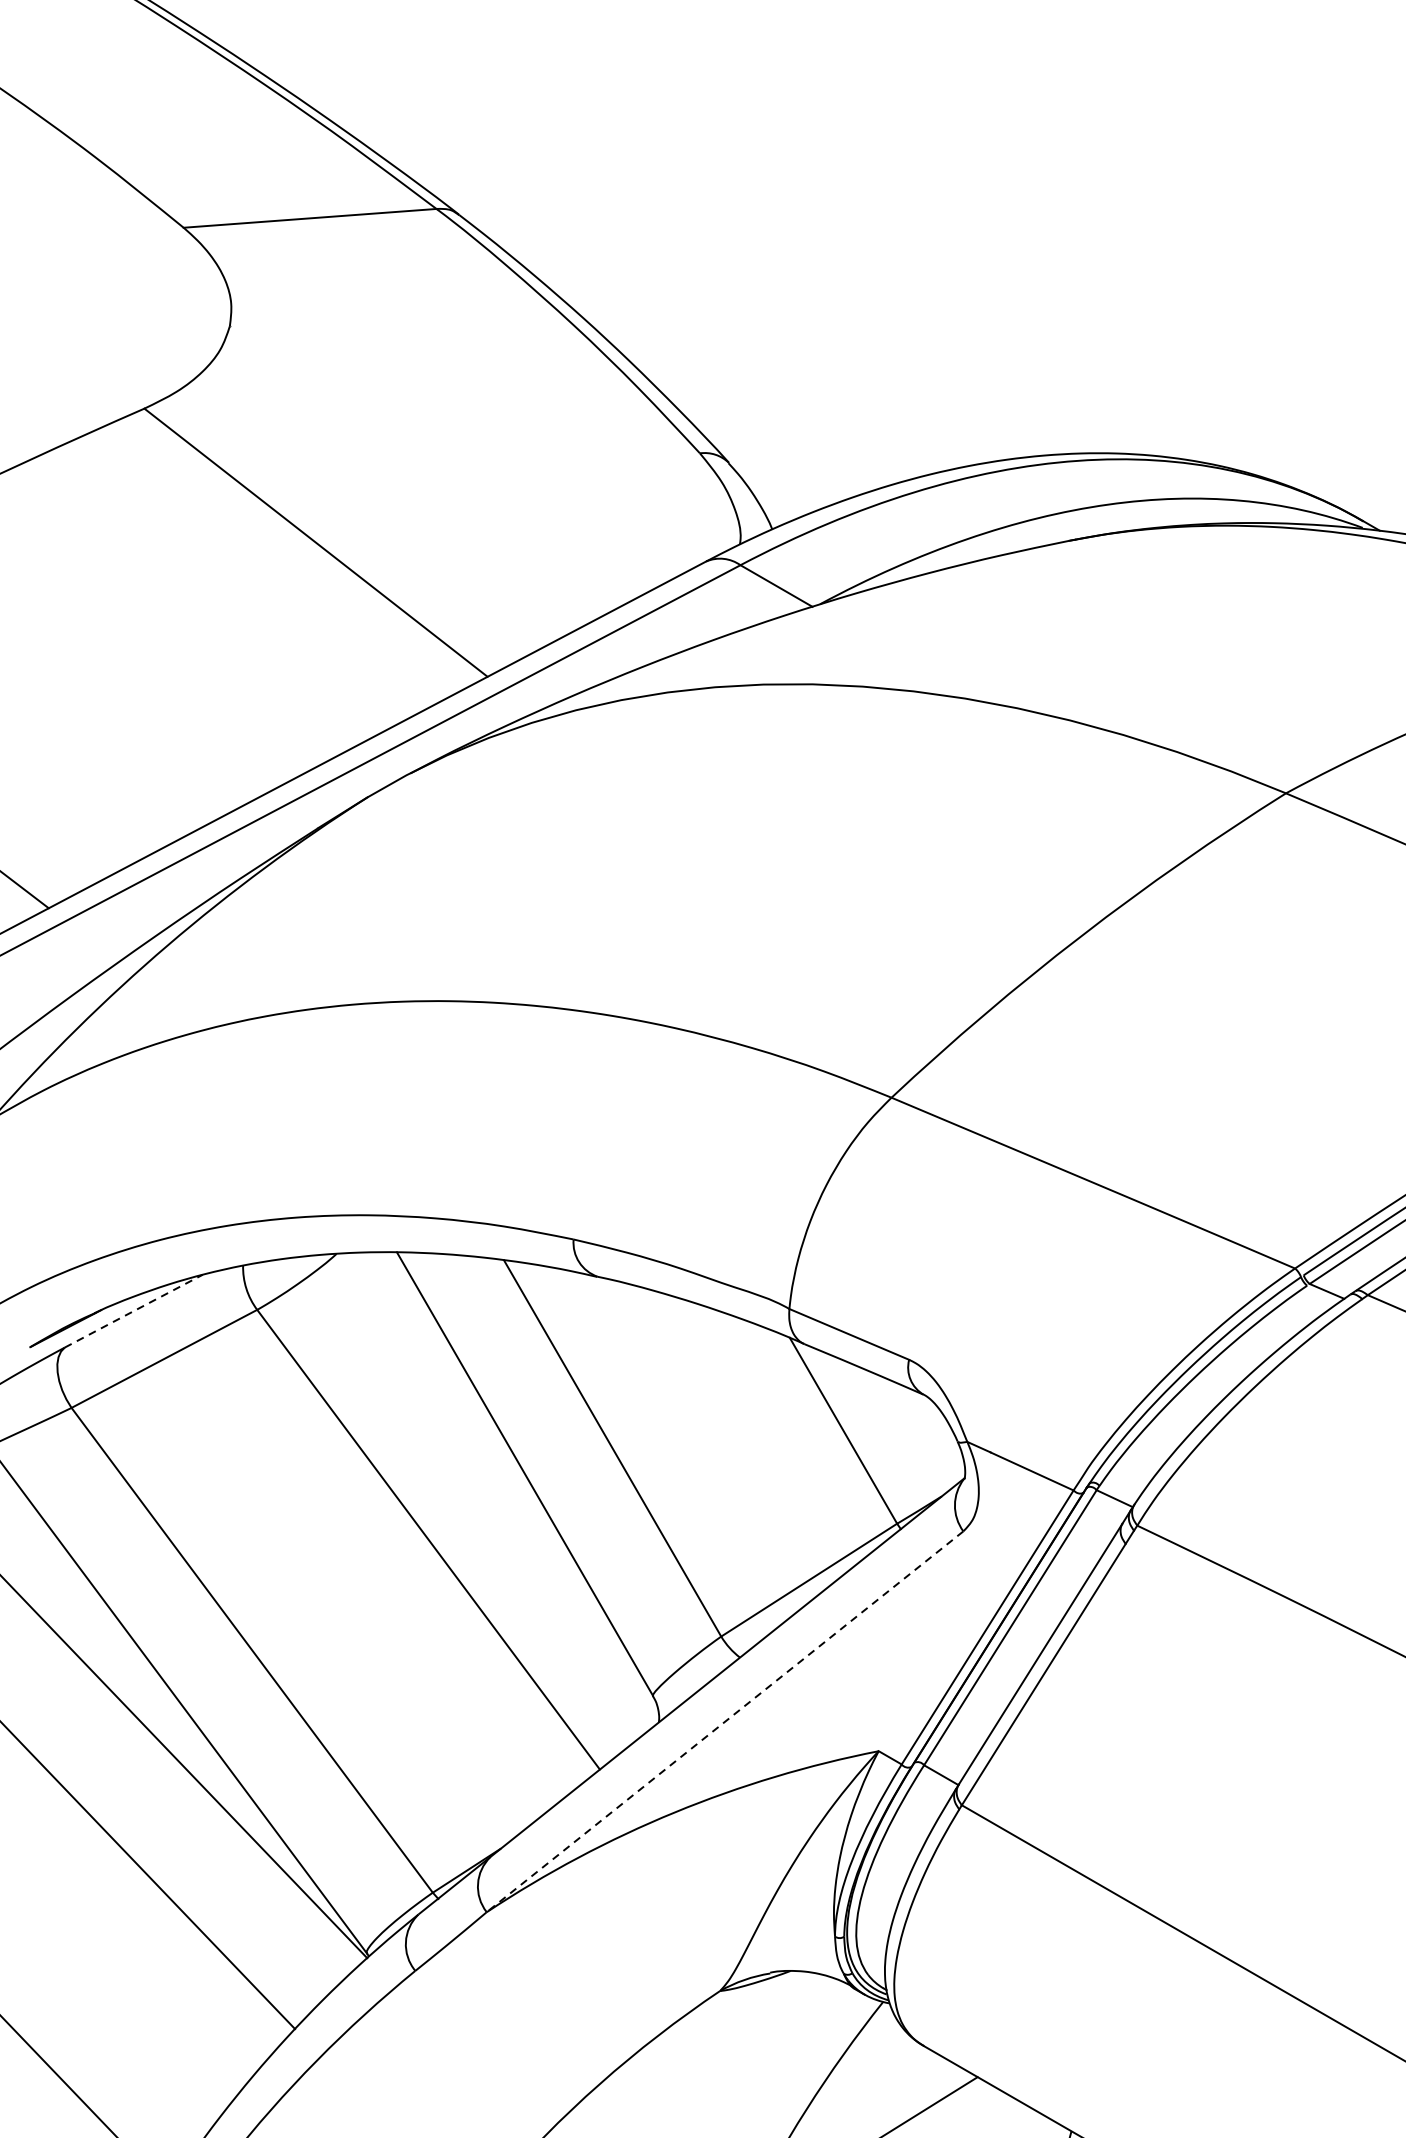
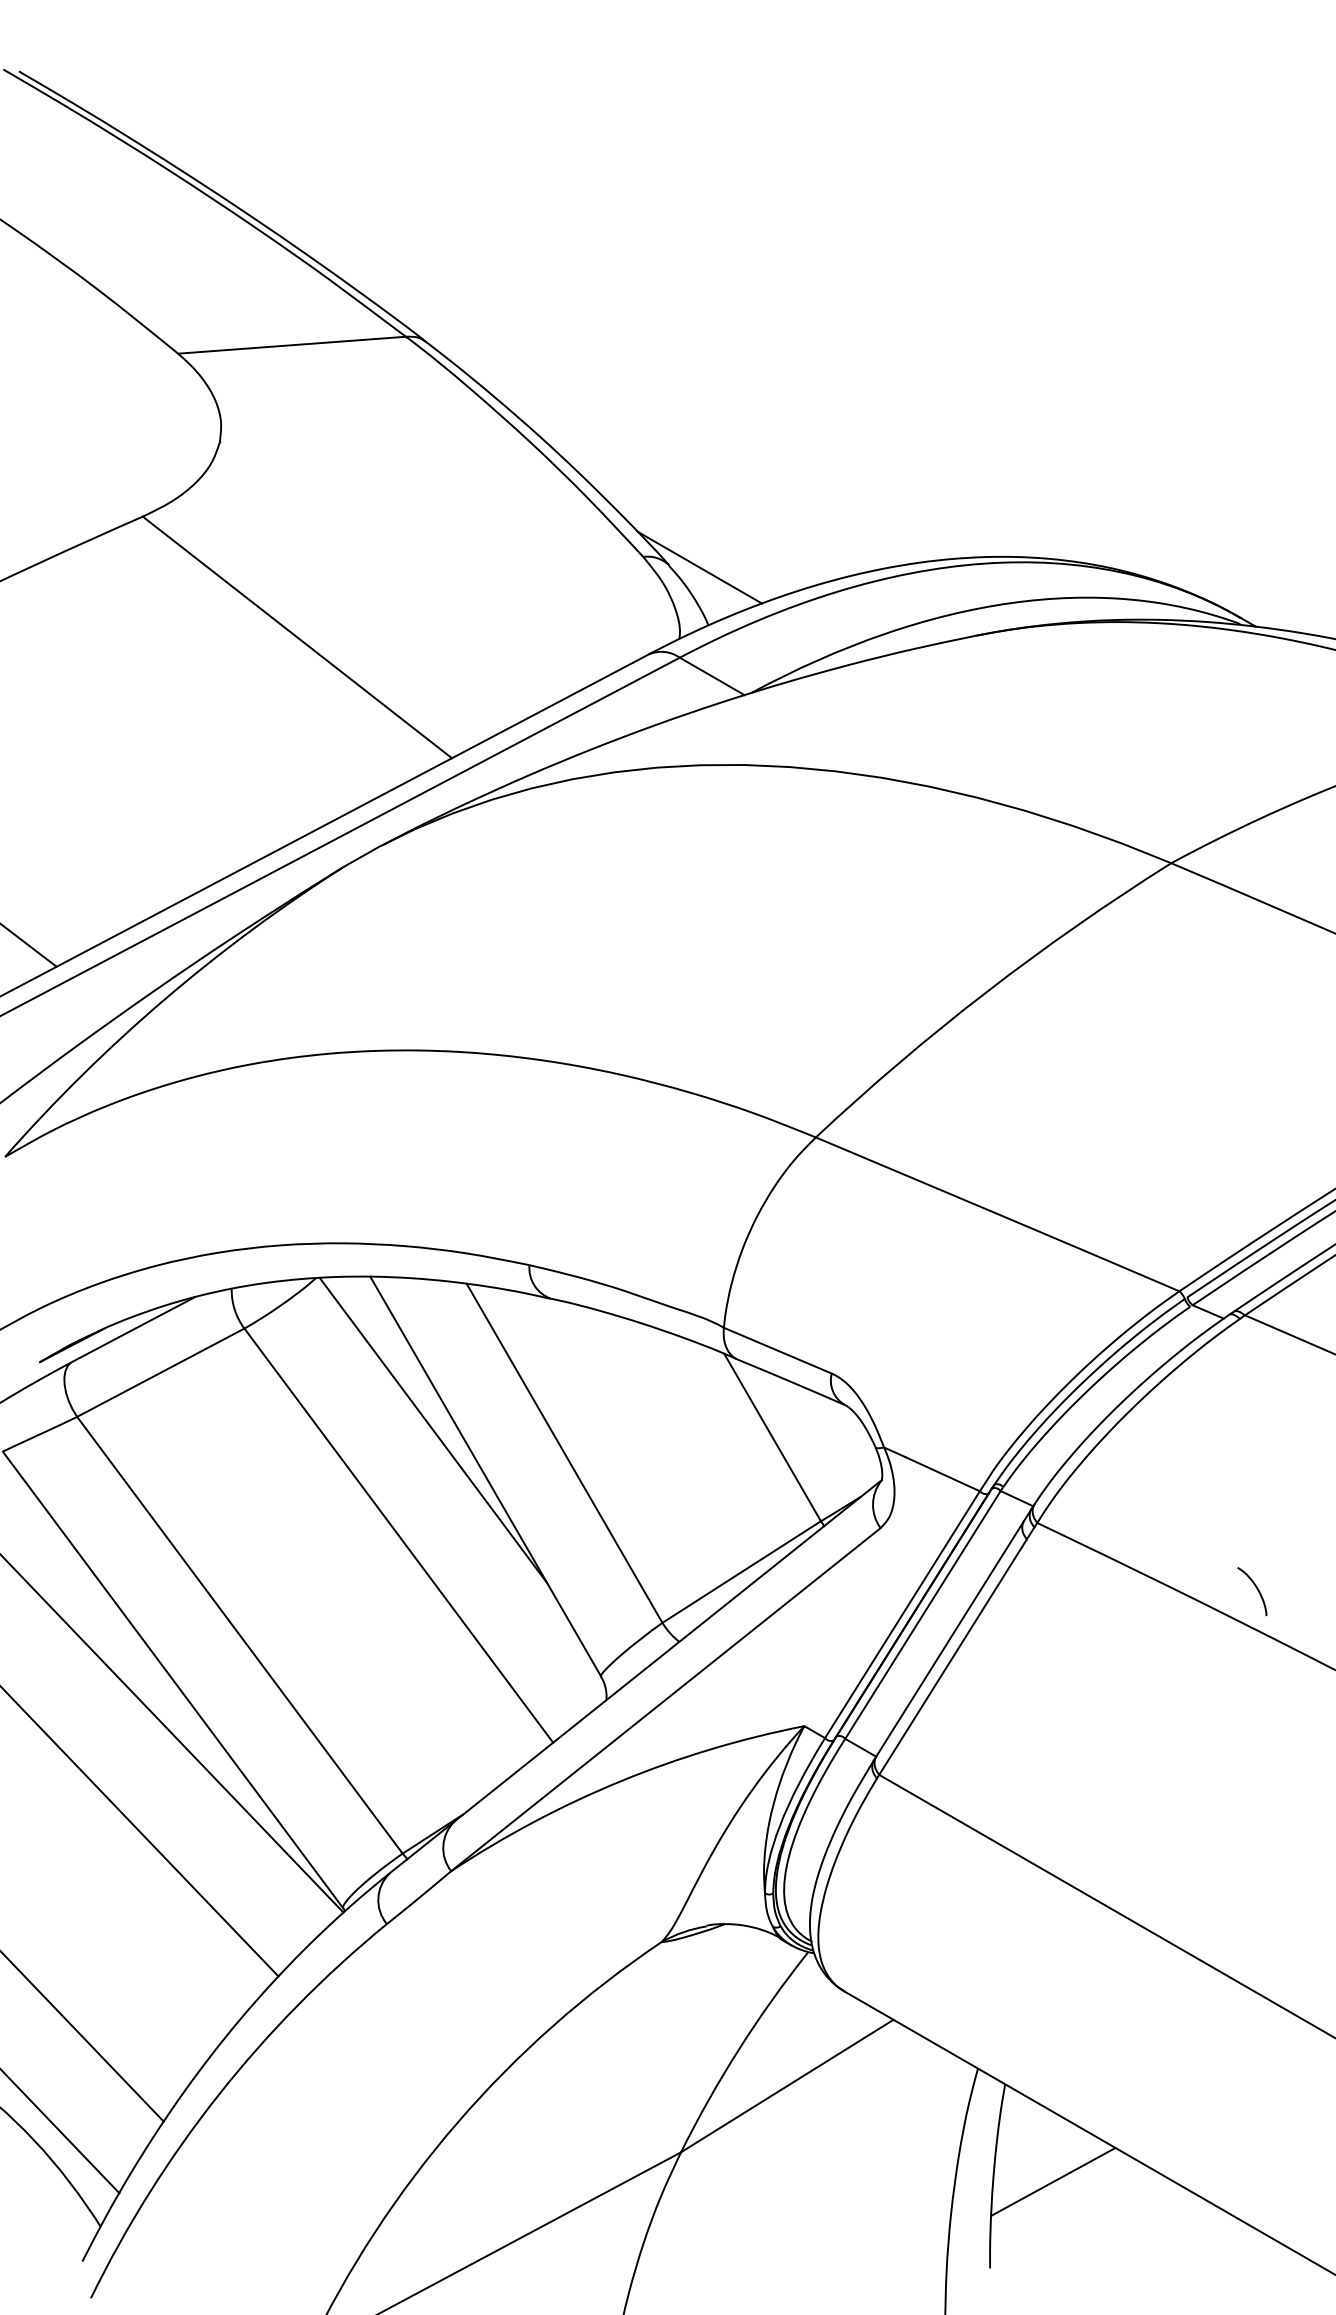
line: (762, 465) -> (699, 567), added
line: (135, 1310) -> (134, 1329), dashed -> solid
line: (467, 1423) -> (433, 1430), added
curve: (1380, 1599) -> (1256, 1589), added
line: (724, 1721) -> (665, 1699), dashed -> solid

